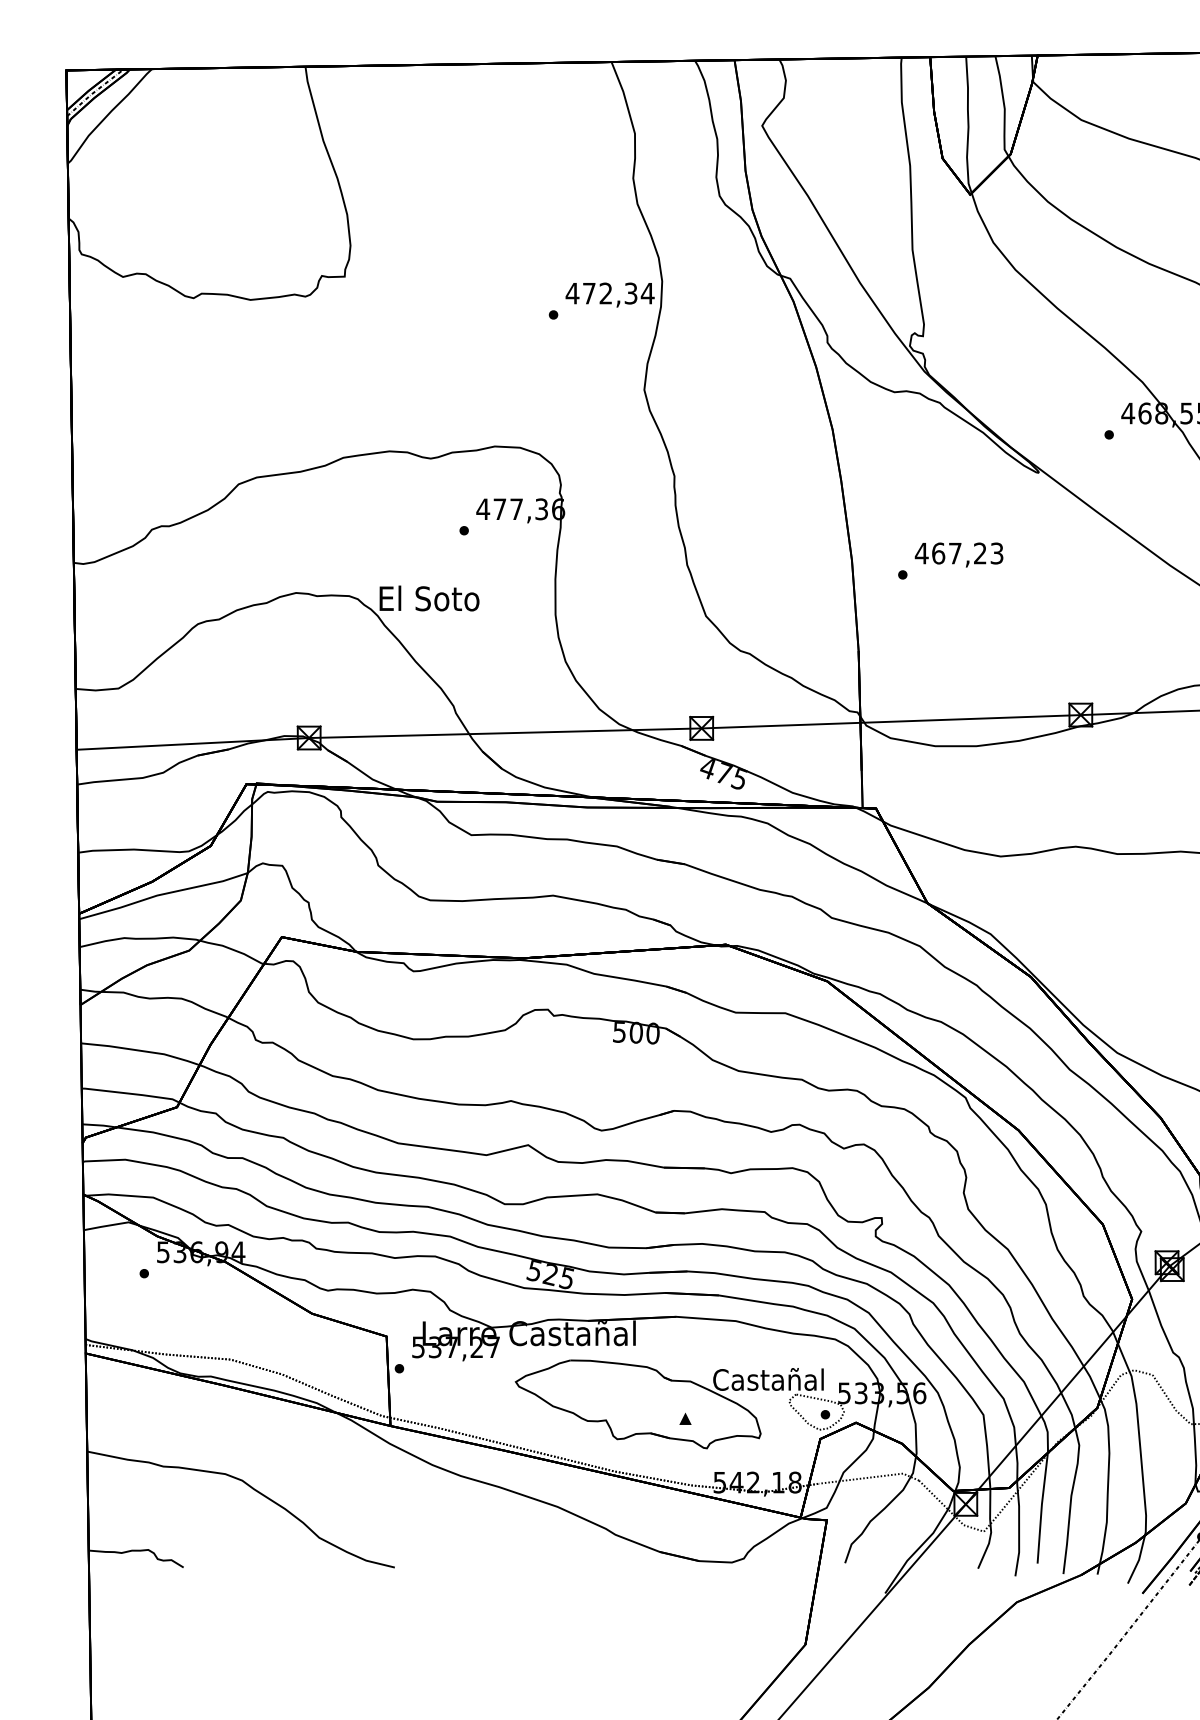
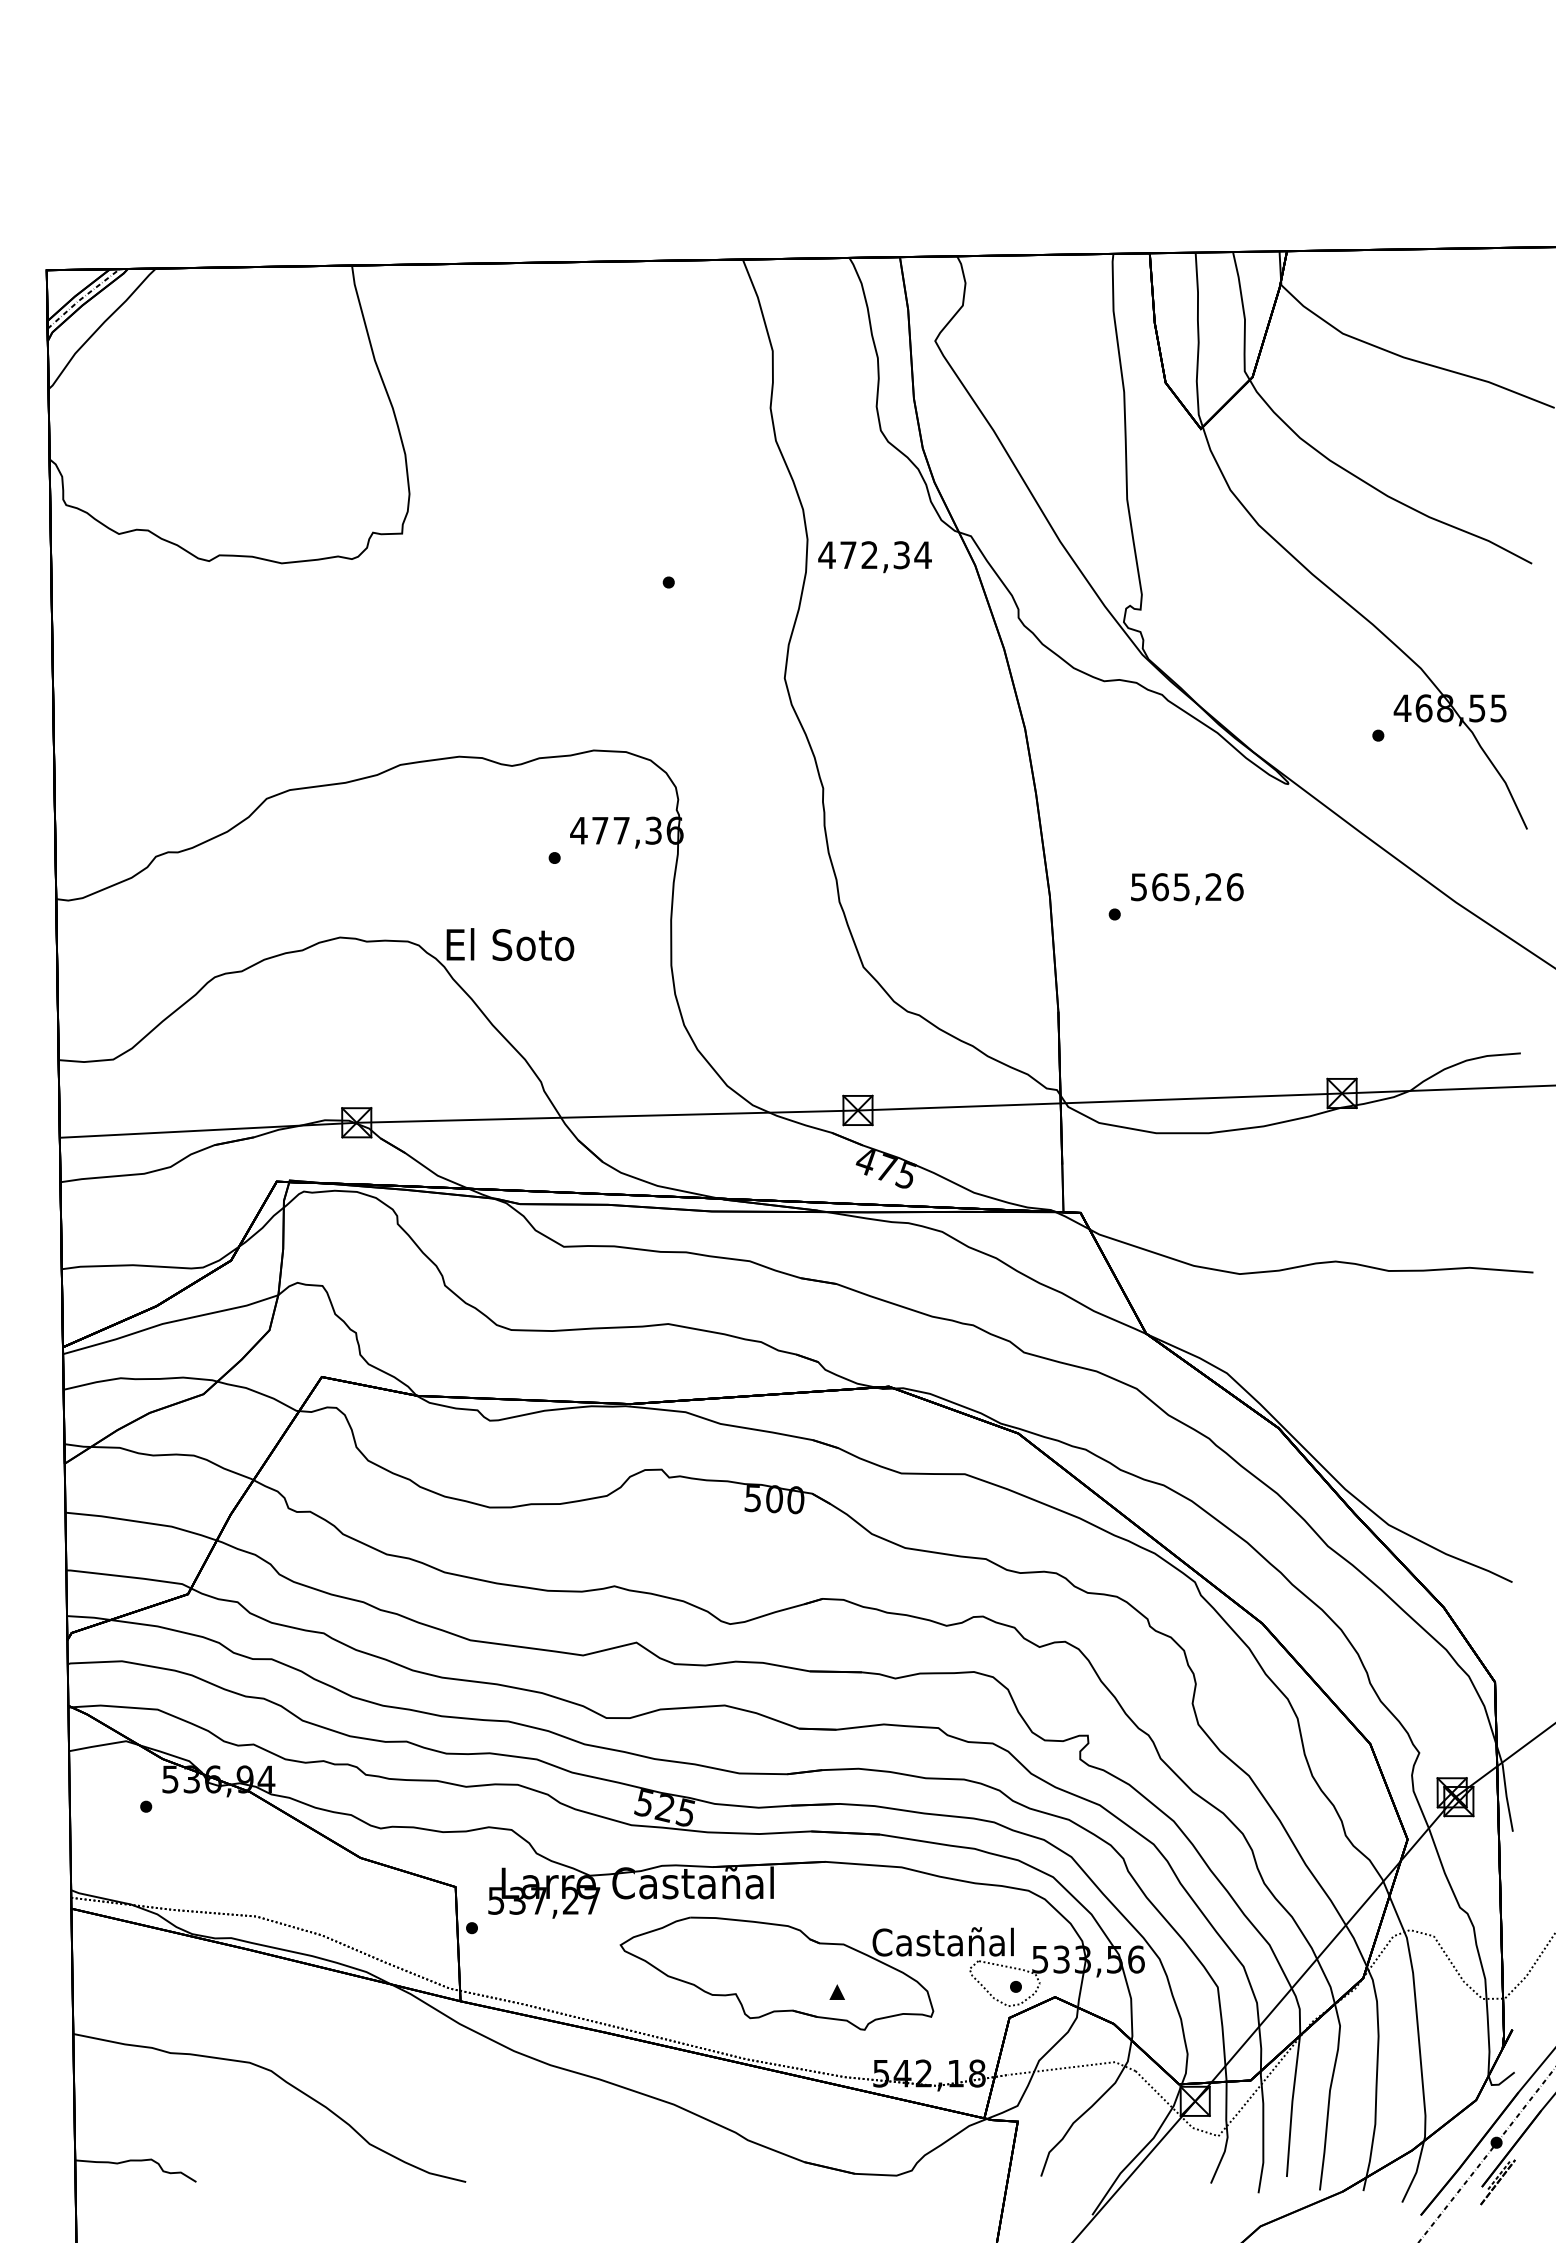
text: (609, 295) -> (874, 557), moved
text: (958, 553) -> (1186, 887), 467,23 -> 565,26

